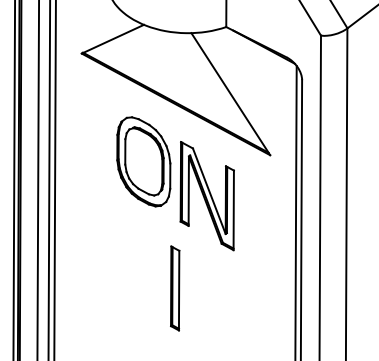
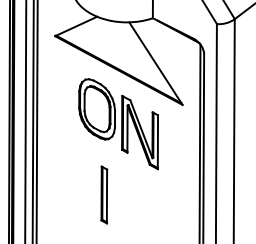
part: (175, 287) -> (104, 194), moved

